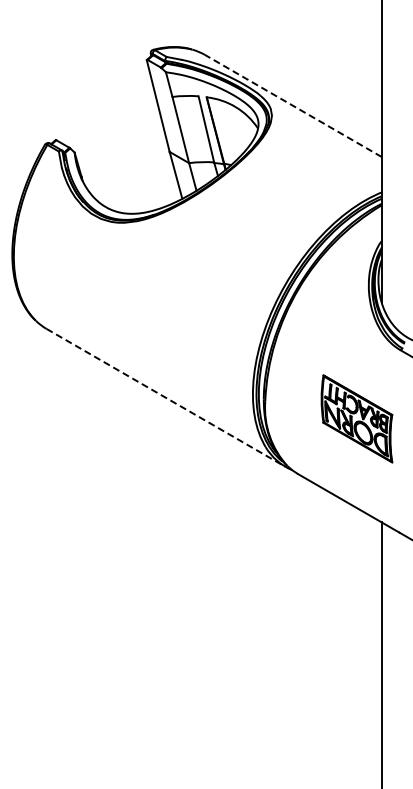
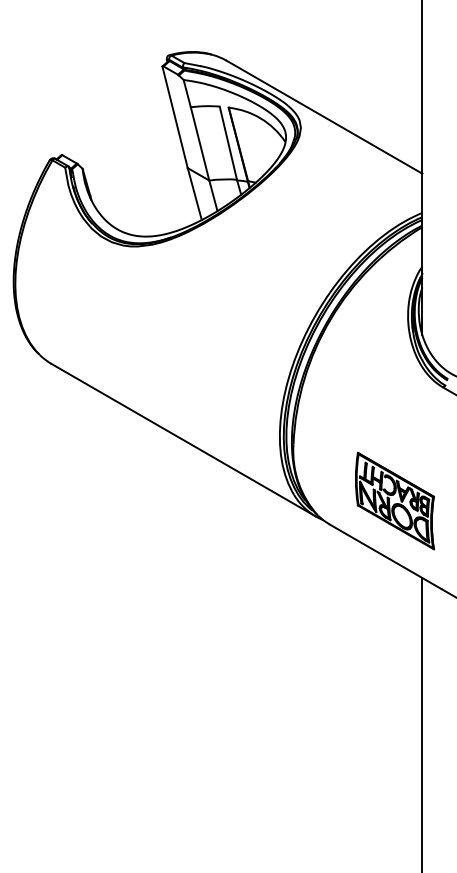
line: (292, 105) -> (323, 116), dashed -> solid
line: (166, 398) -> (184, 440), dashed -> solid
part: (356, 418) -> (394, 500), moved

